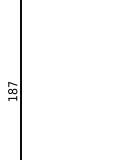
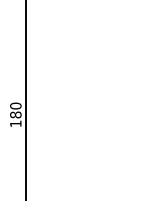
text: (12, 83) -> (15, 105), 187 -> 180

